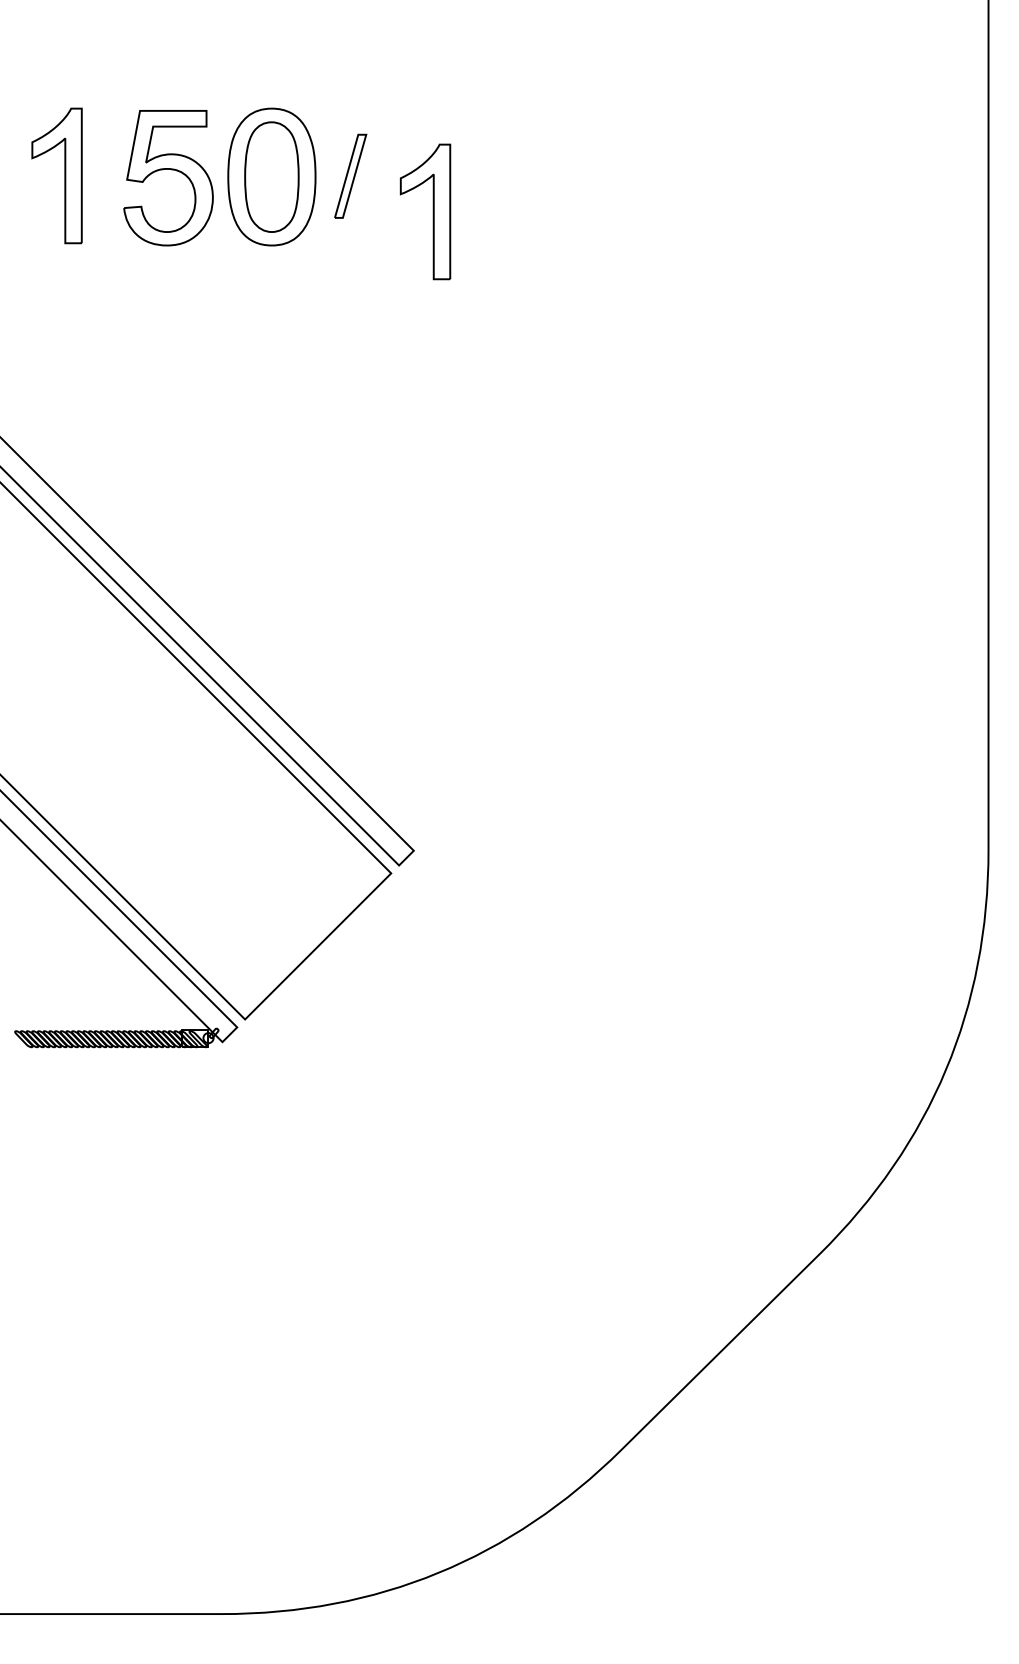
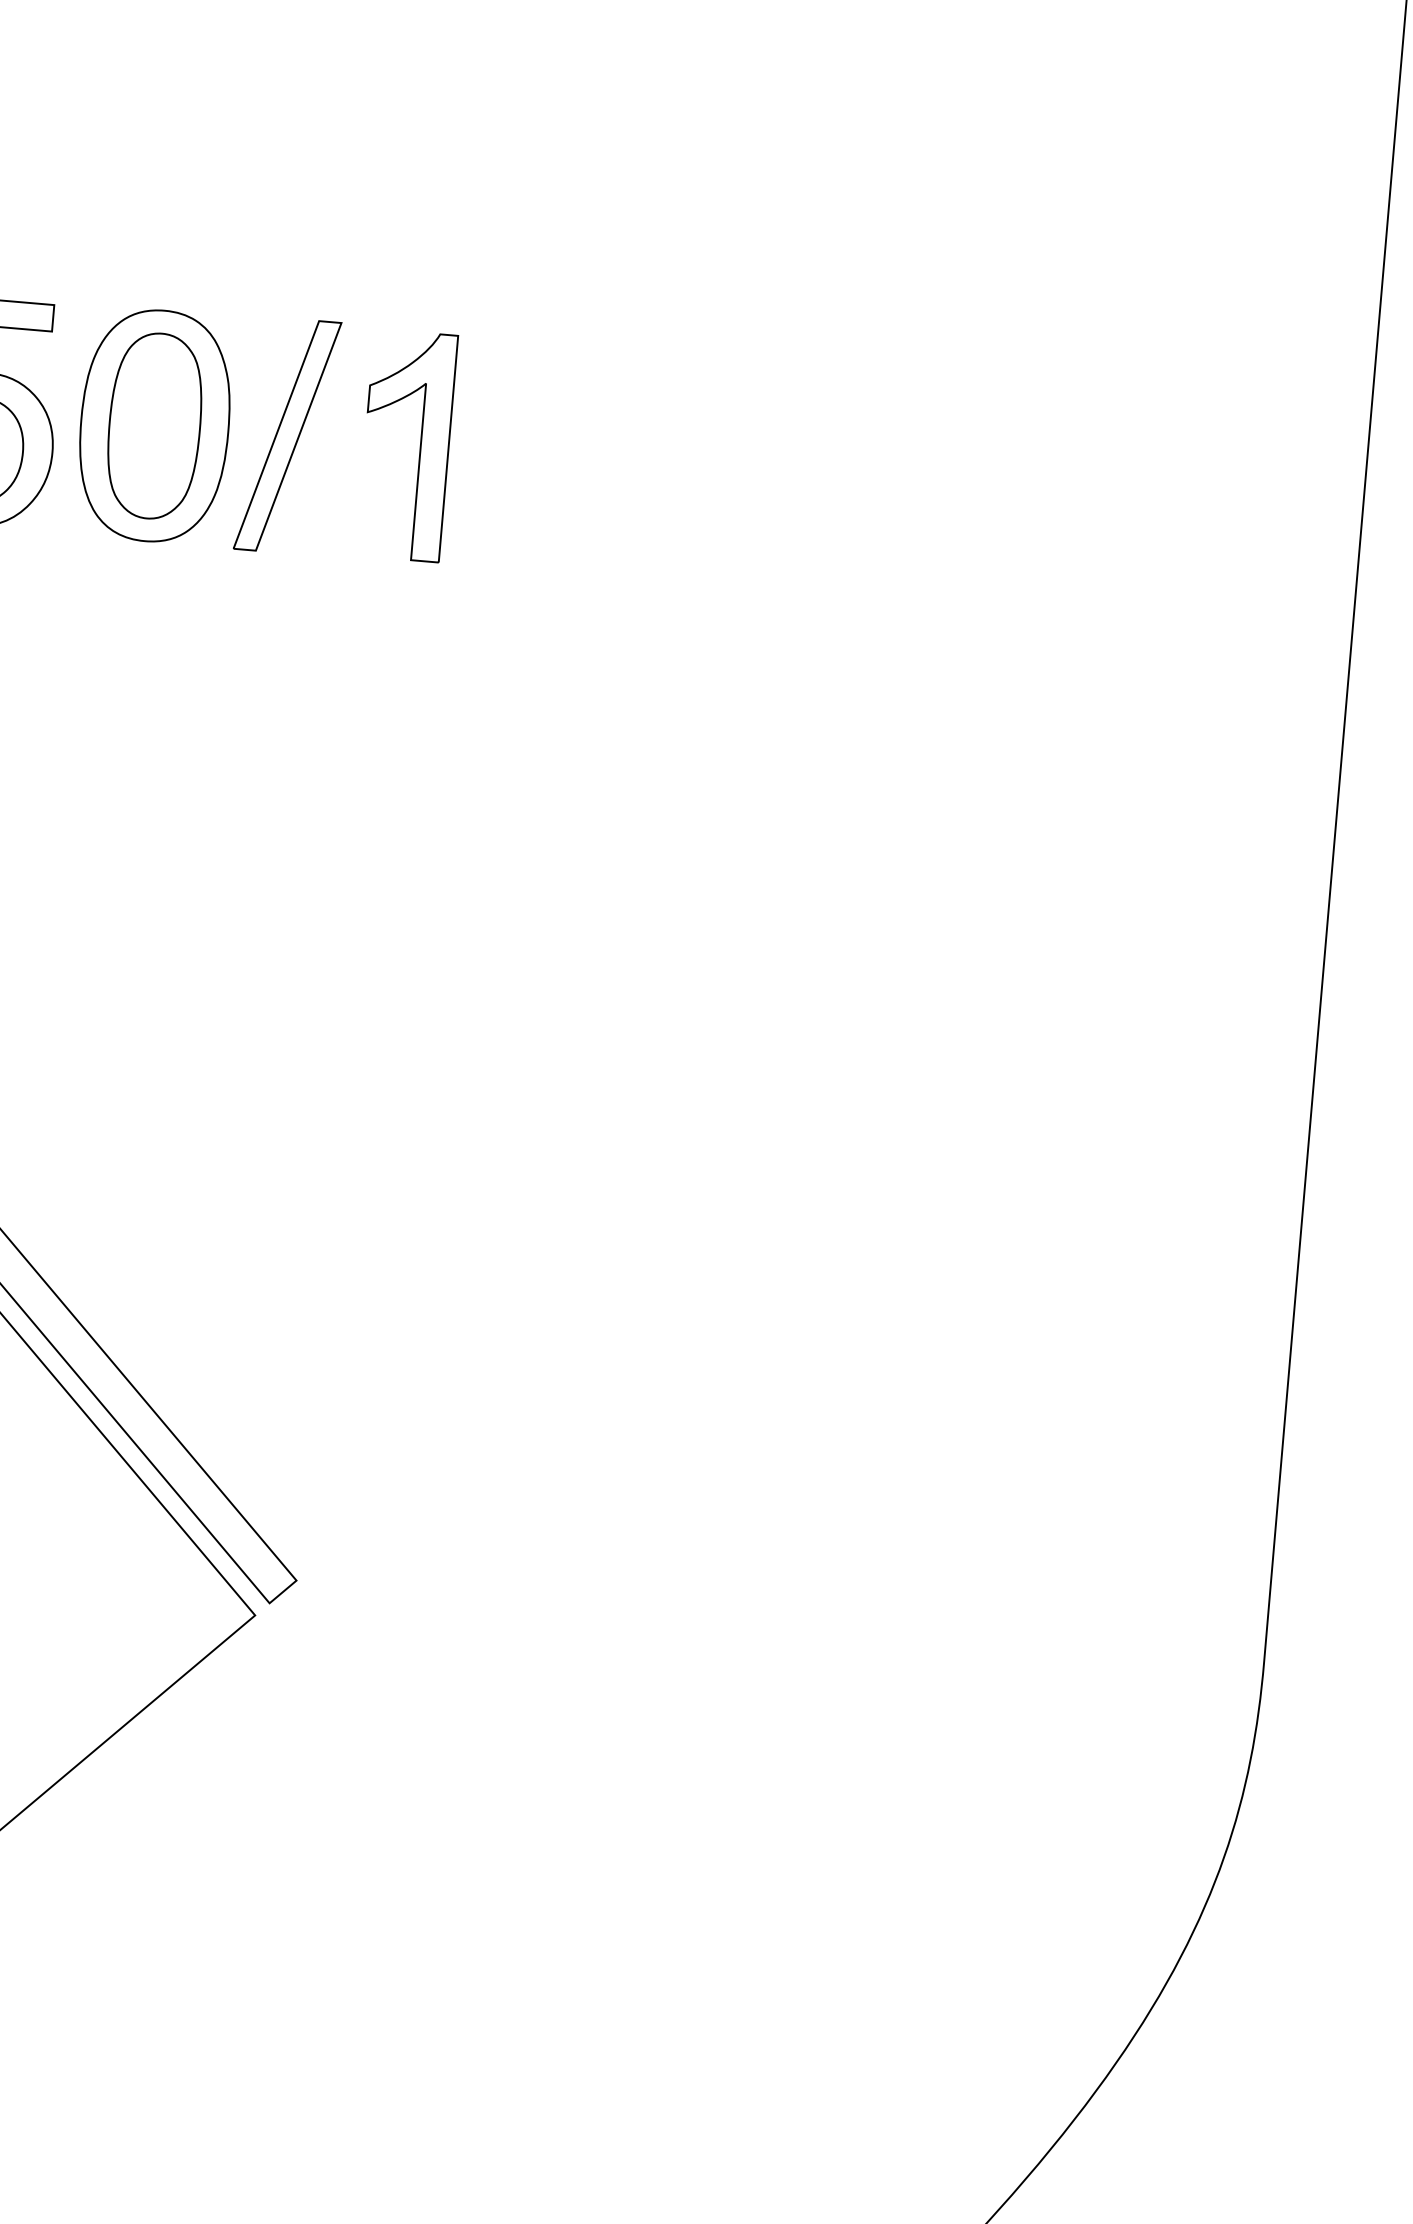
part: (350, 176) -> (287, 436), size x1.67
part: (432, 211) -> (418, 445), moved

